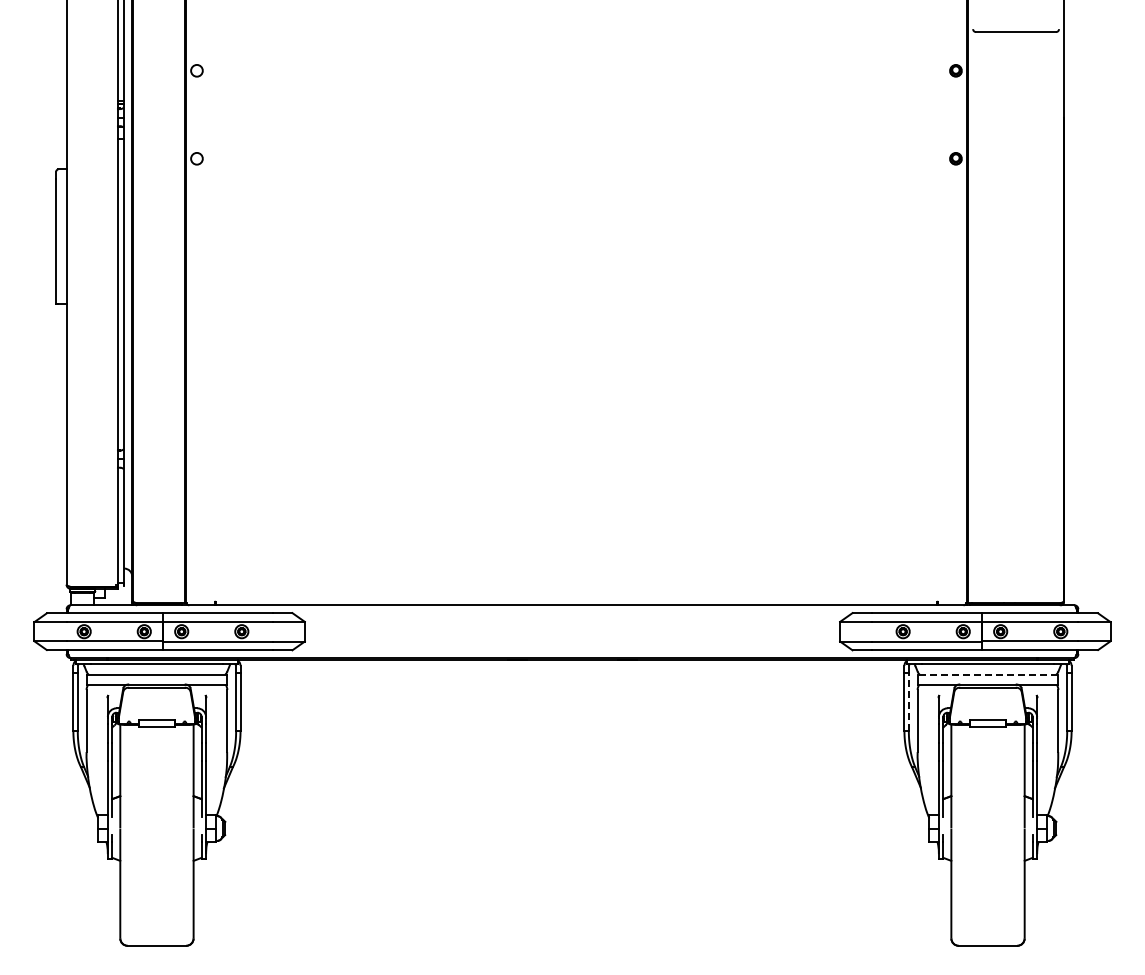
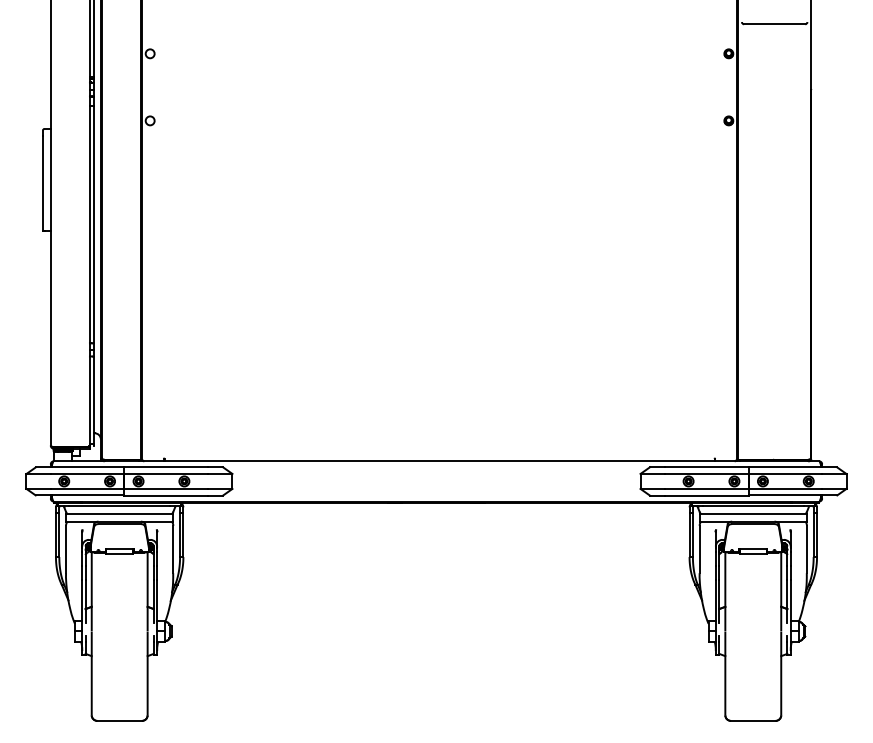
line: (988, 674) -> (753, 514), dashed -> solid
line: (908, 701) -> (692, 534), dashed -> solid

